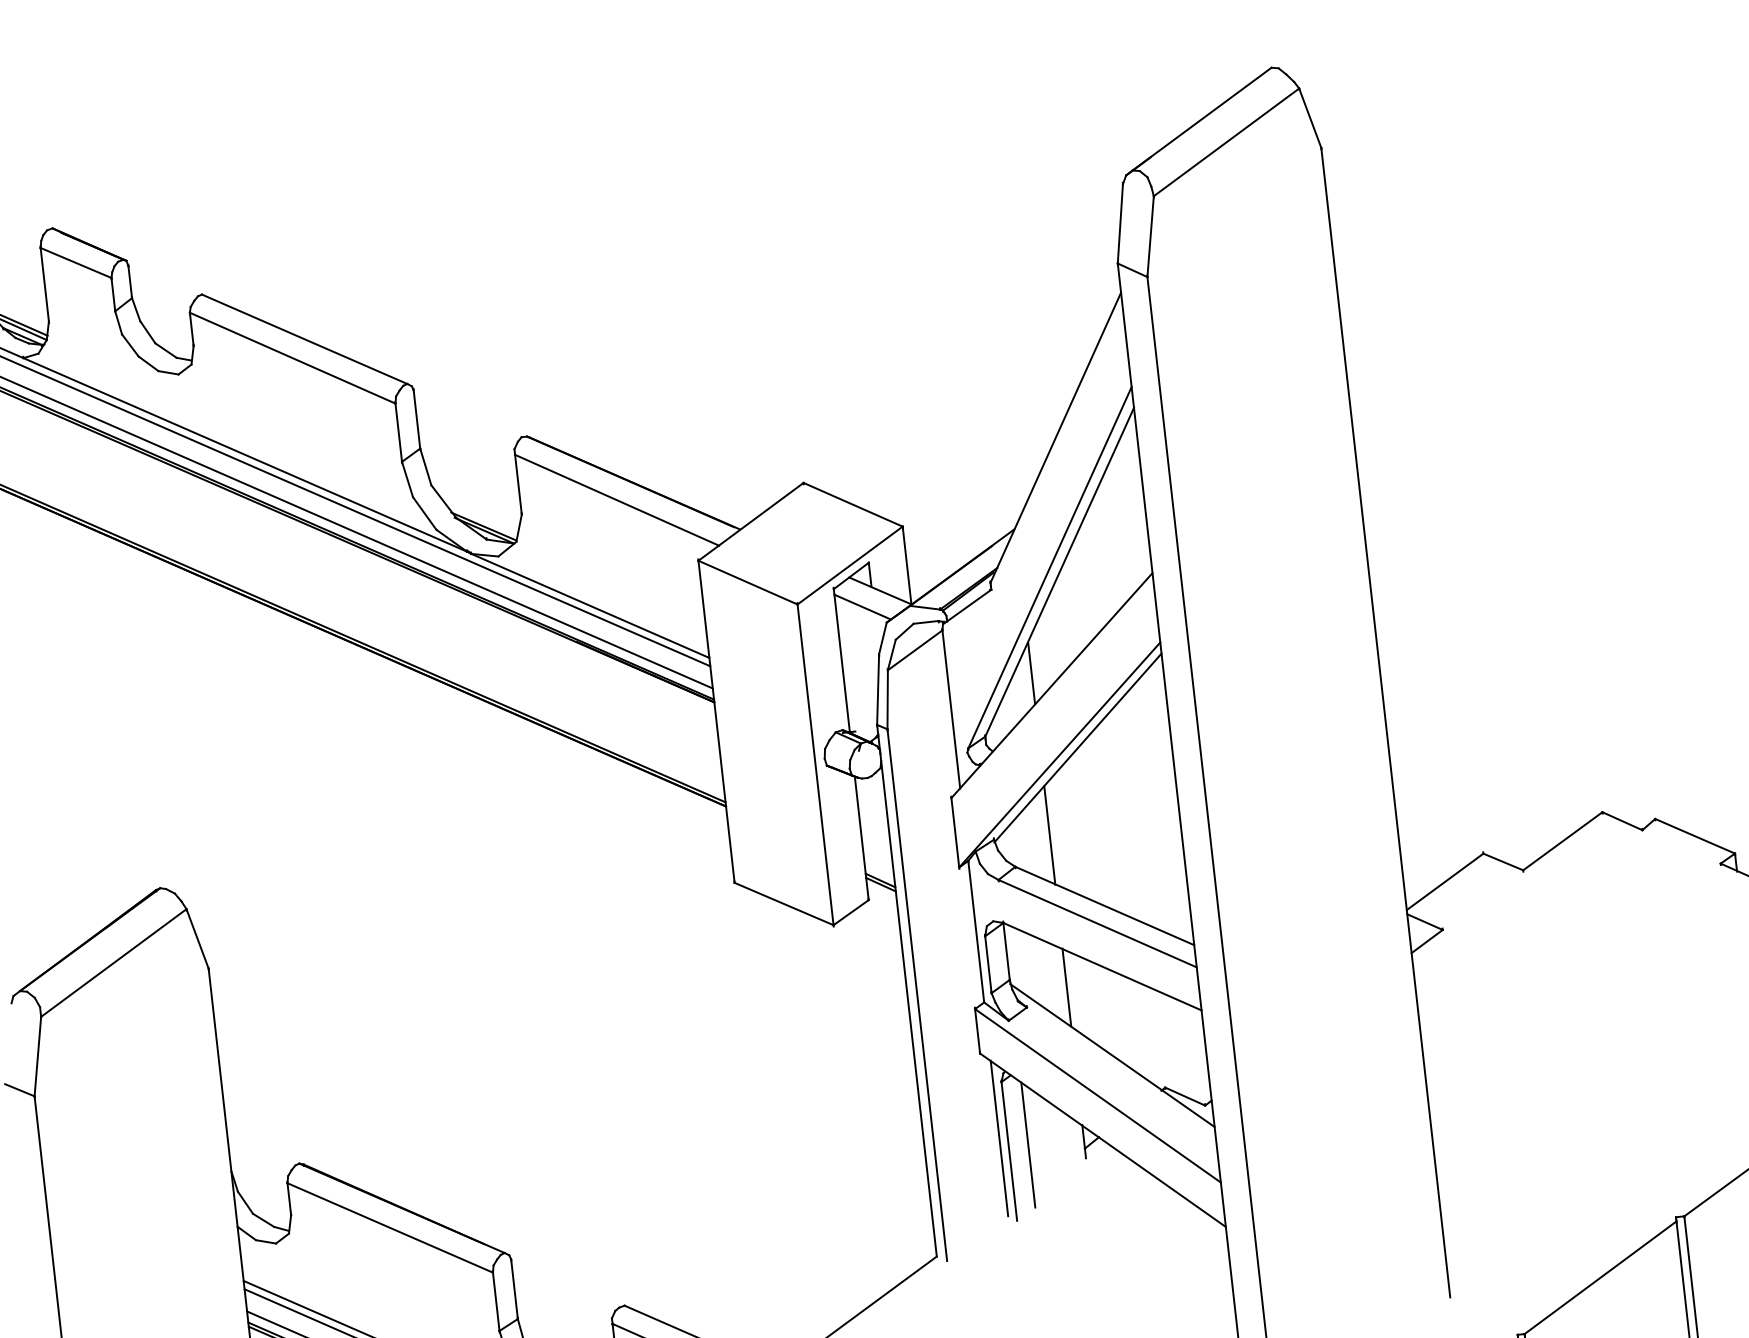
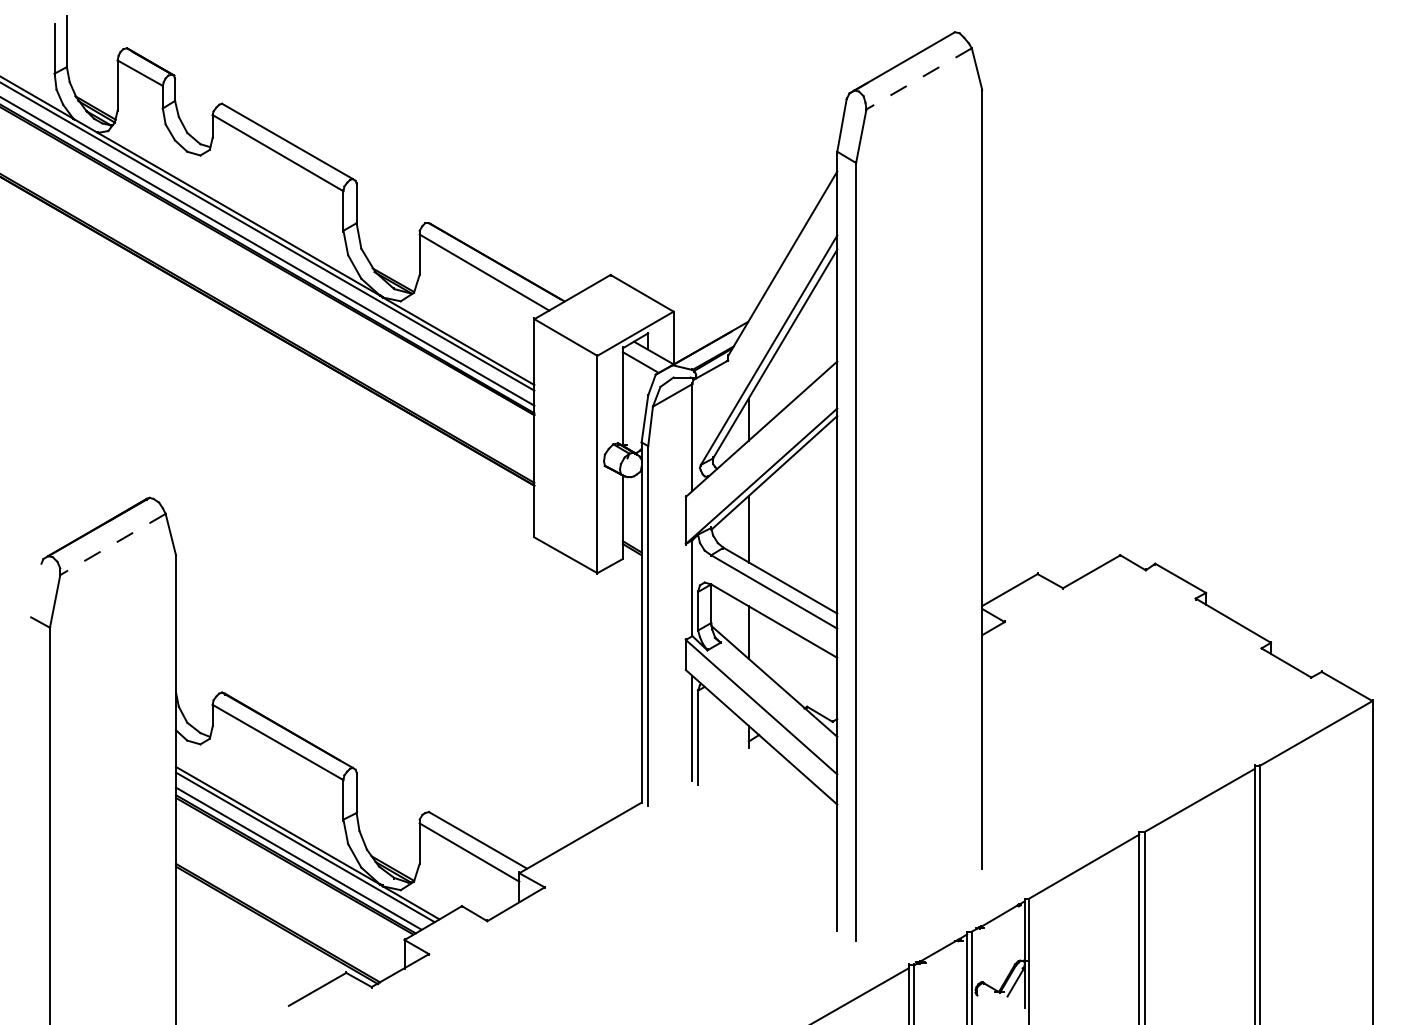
line: (1226, 141) -> (919, 78), solid -> dashed
line: (113, 963) -> (112, 544), solid -> dashed
line: (1028, 1144) -> (711, 734), removed

